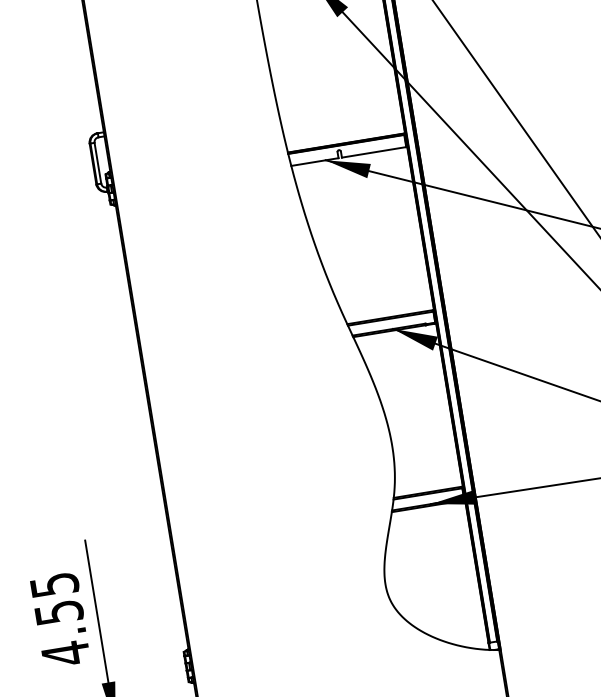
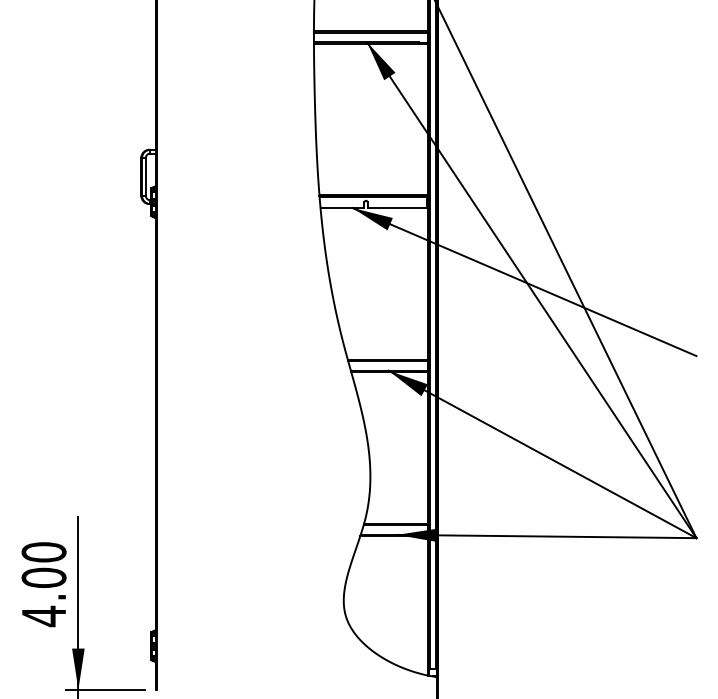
text: (56, 598) -> (43, 564), 4.55 -> 4.00

